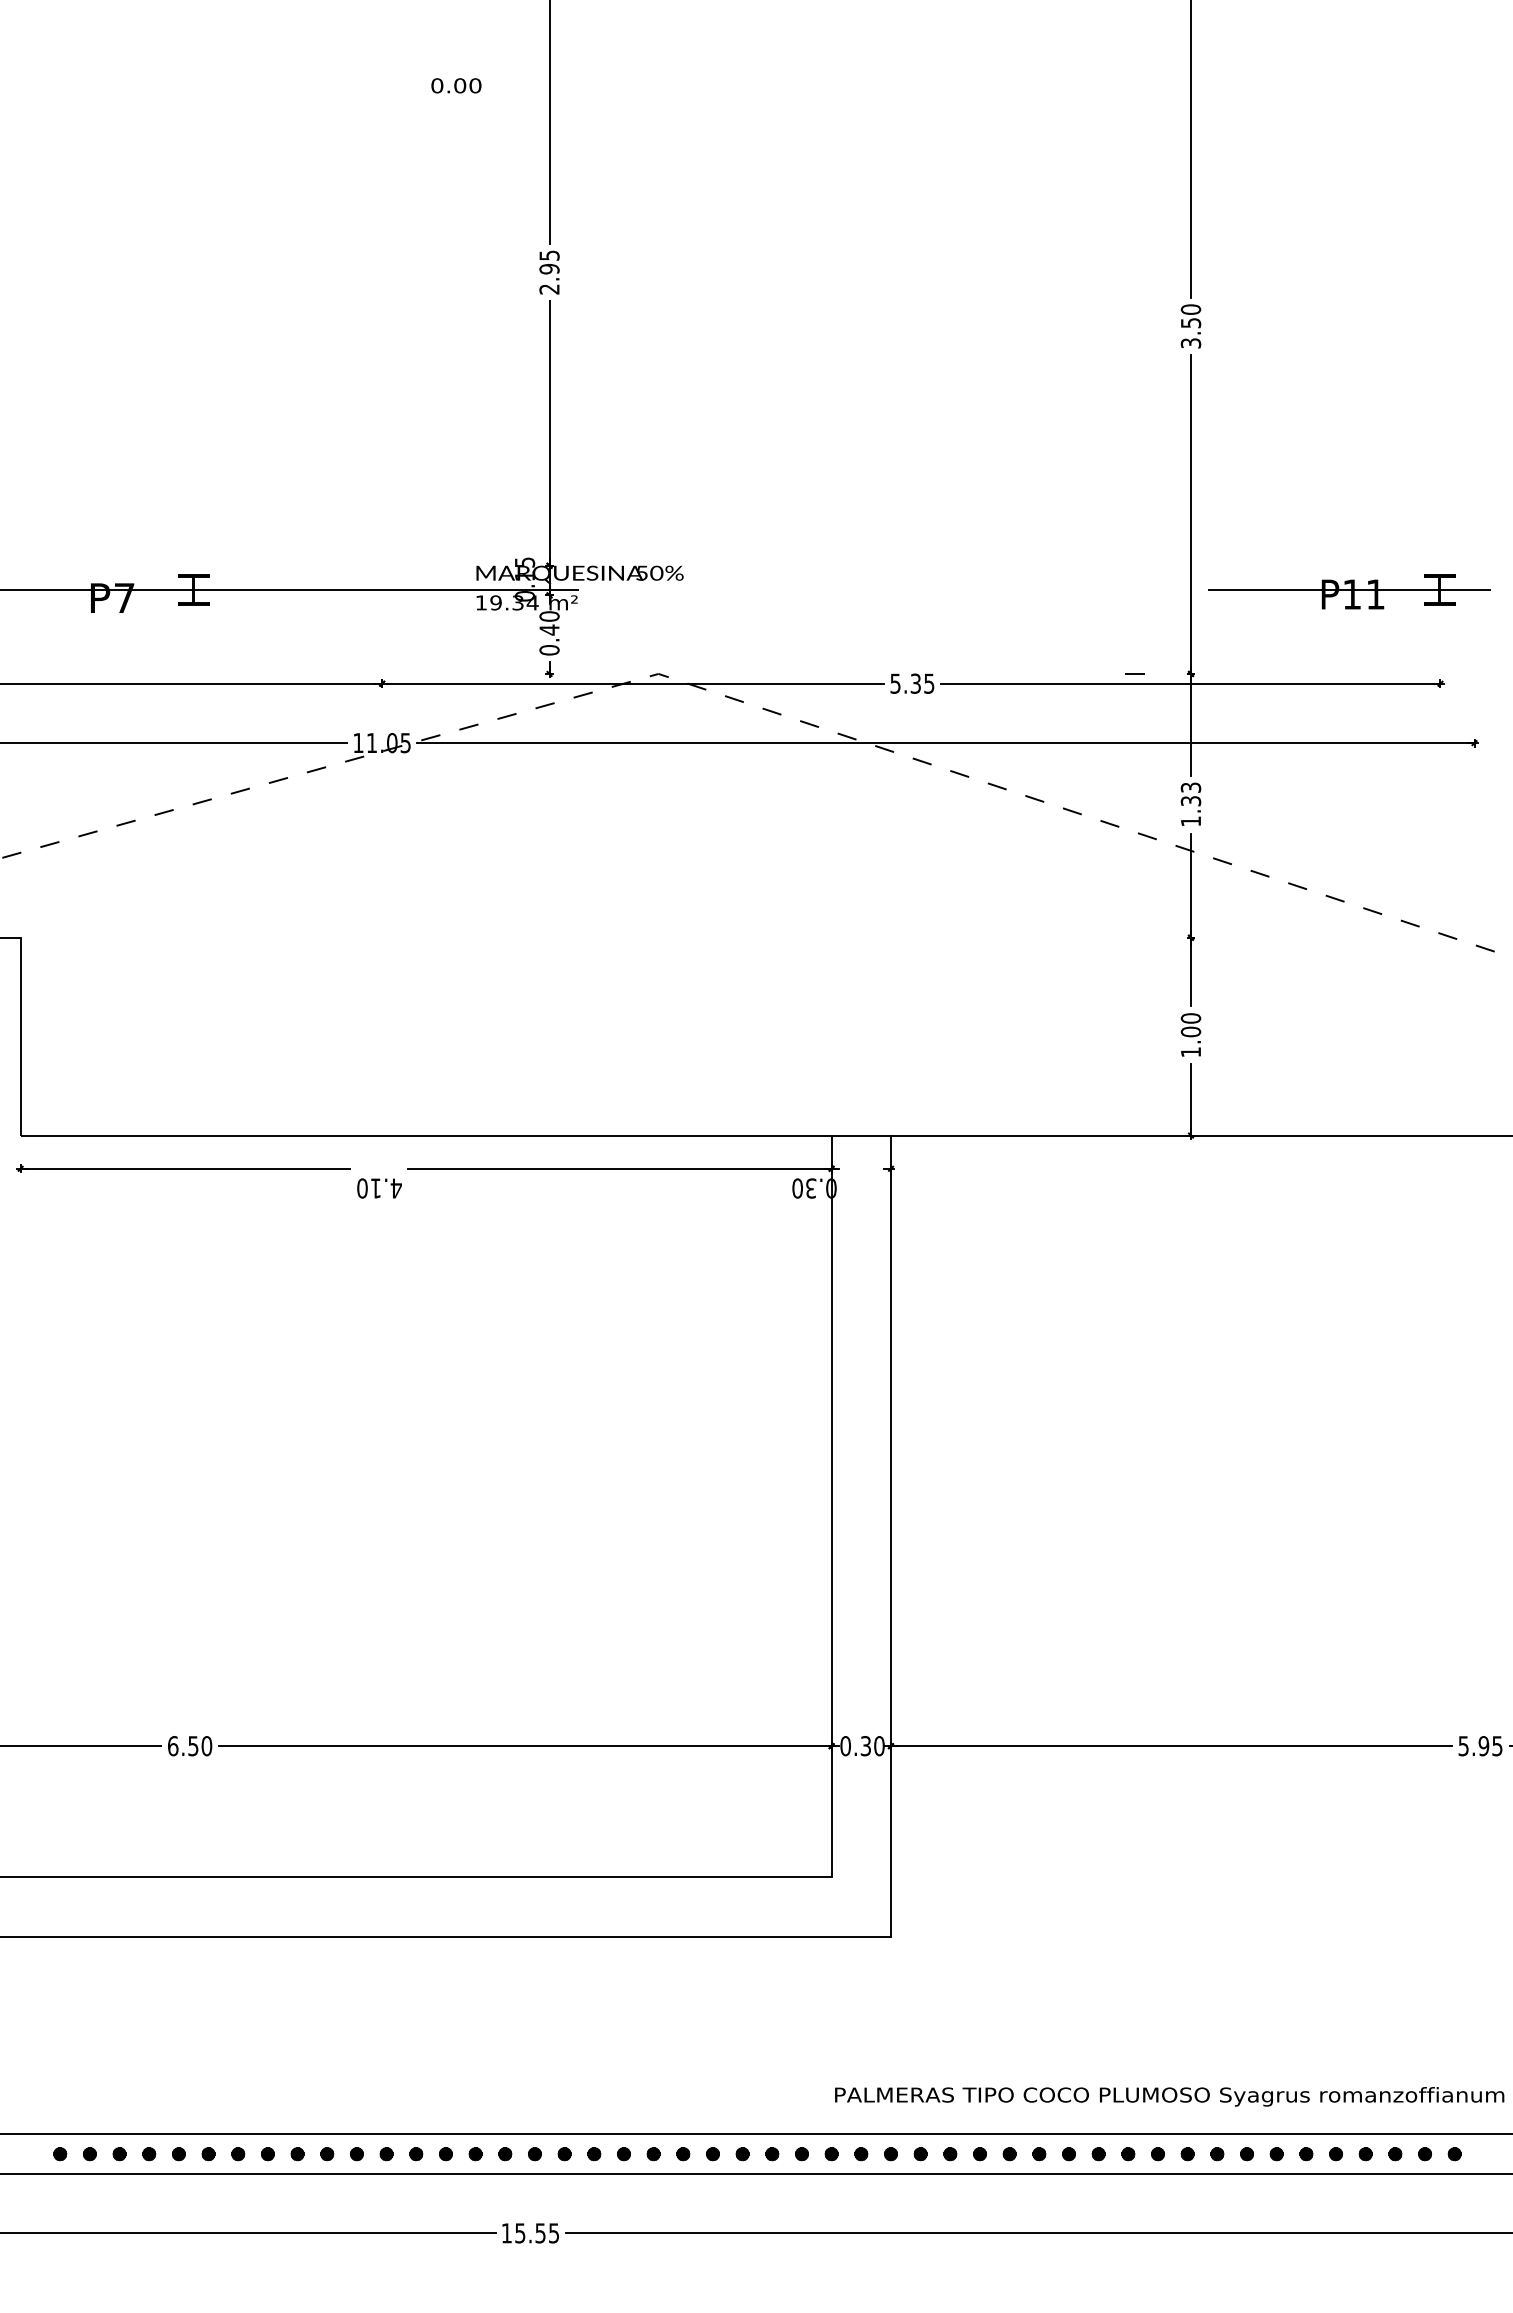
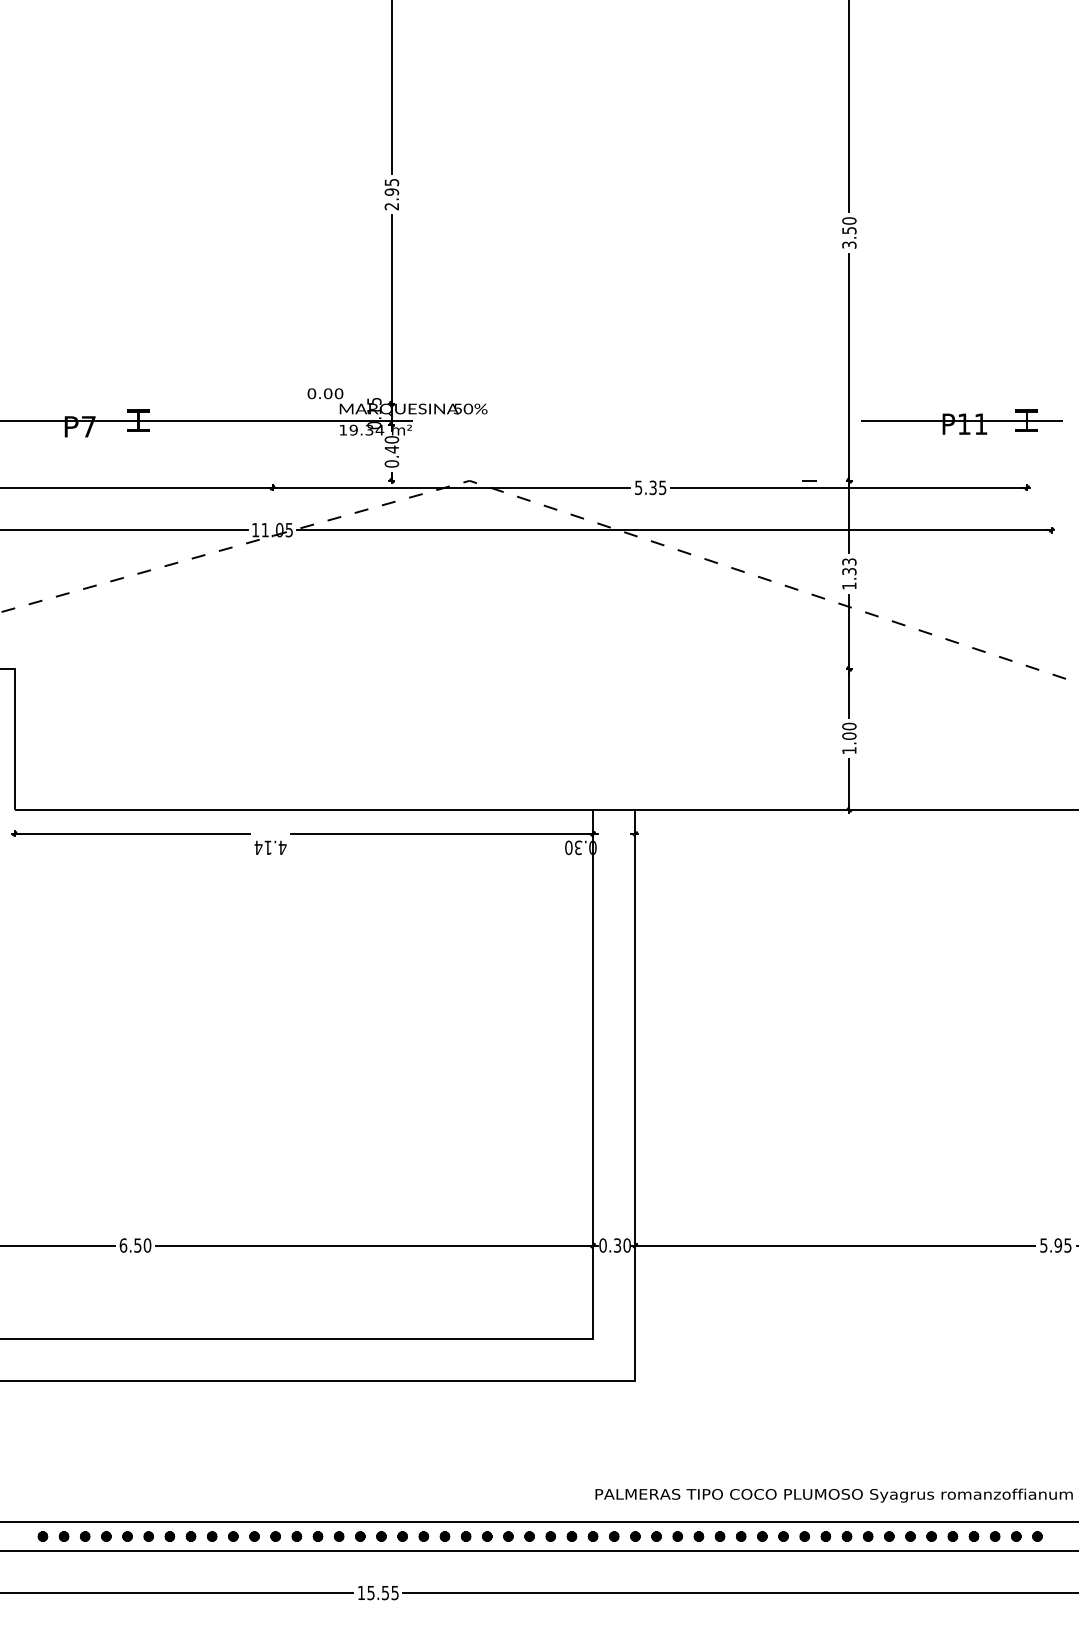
text: (456, 85) -> (325, 393), moved
text: (362, 1188) -> (258, 847), 4.10 -> 4.14

